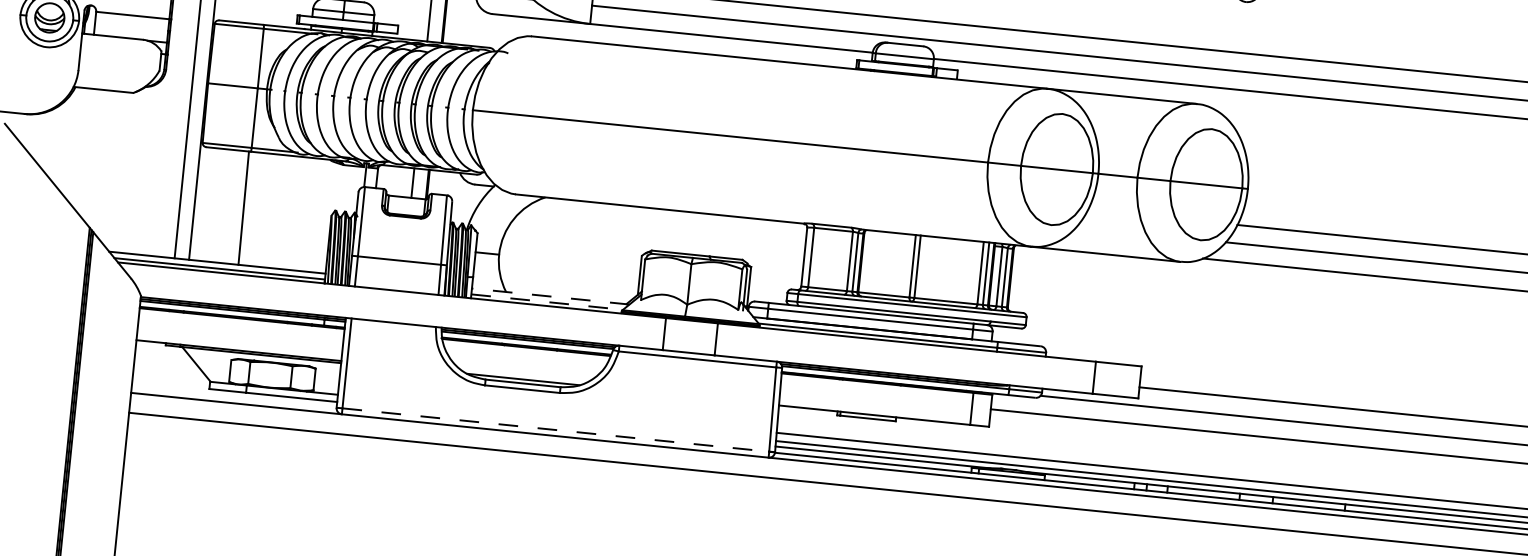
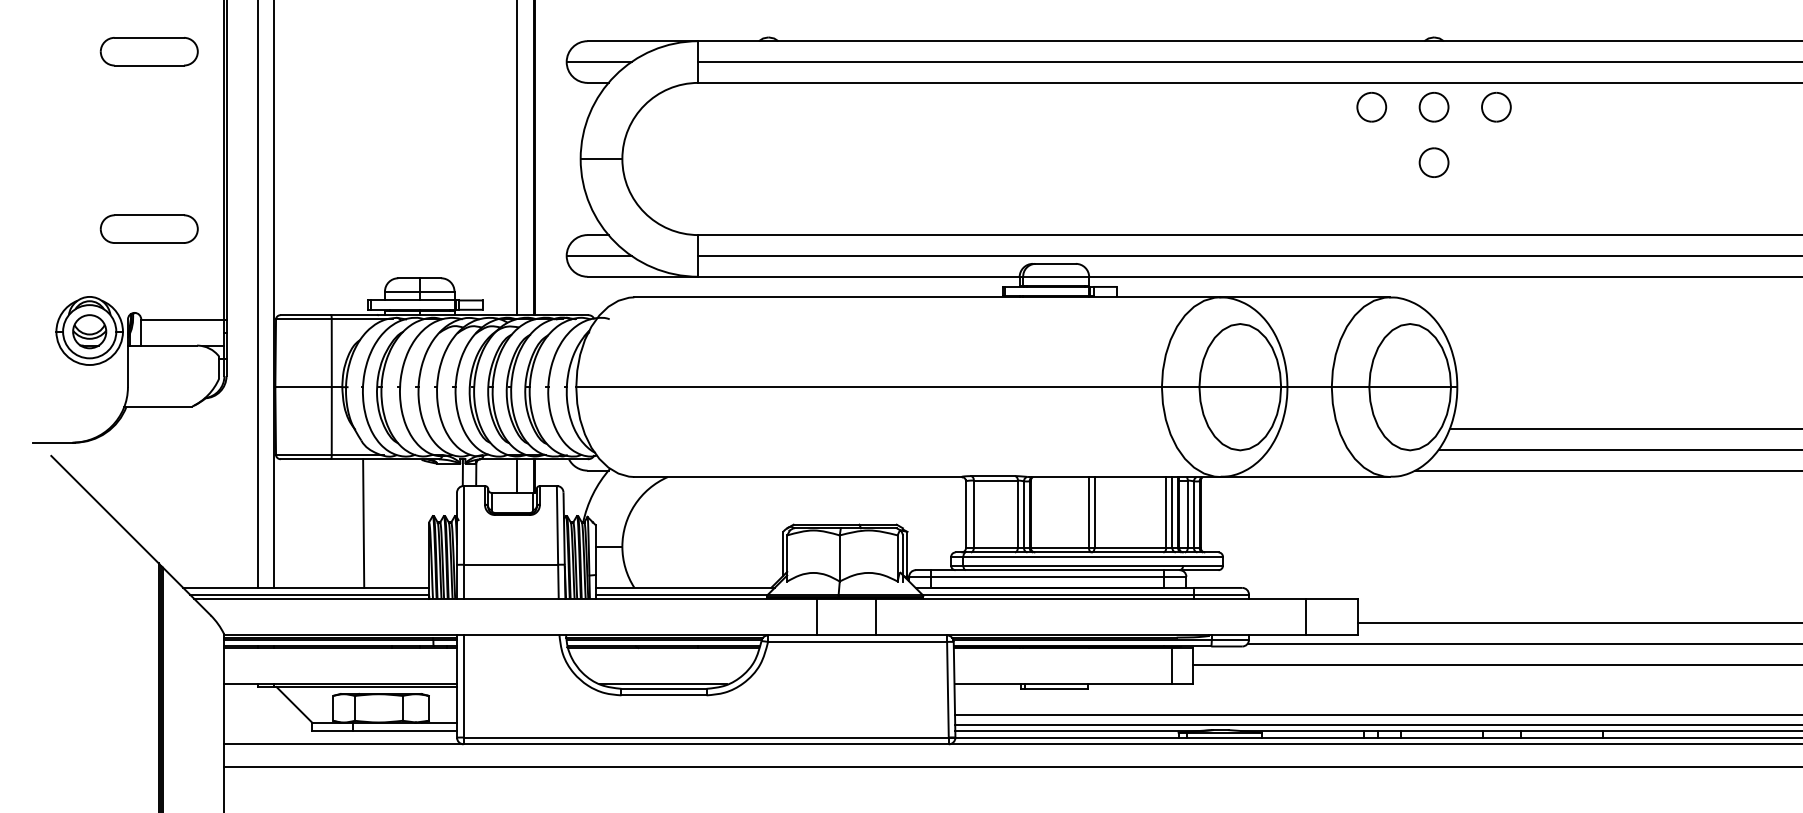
line: (243, 208) -> (363, 523), moved
line: (551, 296) -> (685, 587), dashed -> solid
line: (547, 302) -> (682, 594), dashed -> solid
line: (556, 430) -> (706, 737), dashed -> solid

